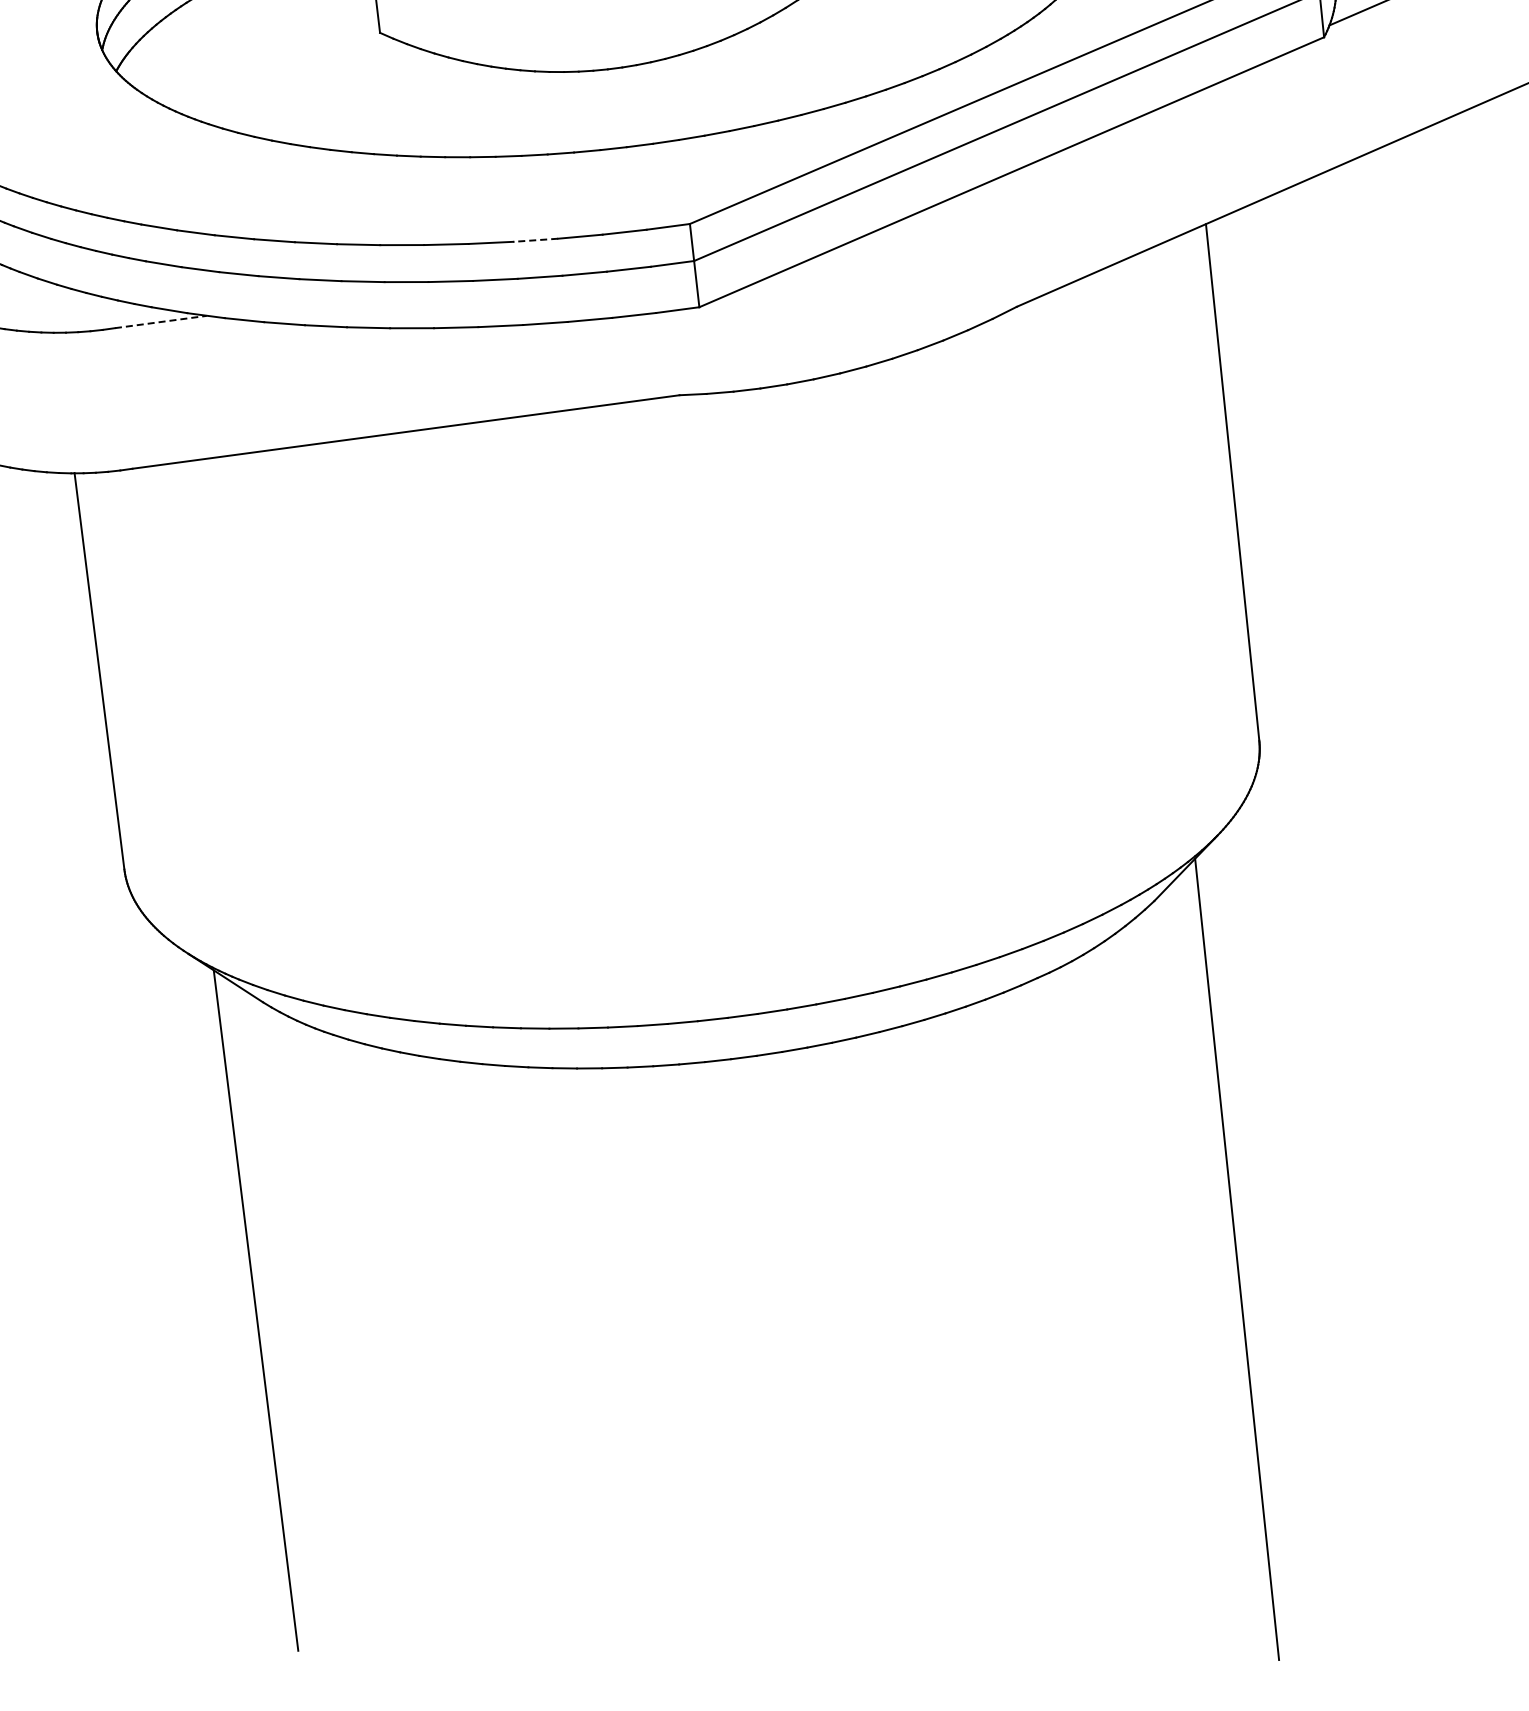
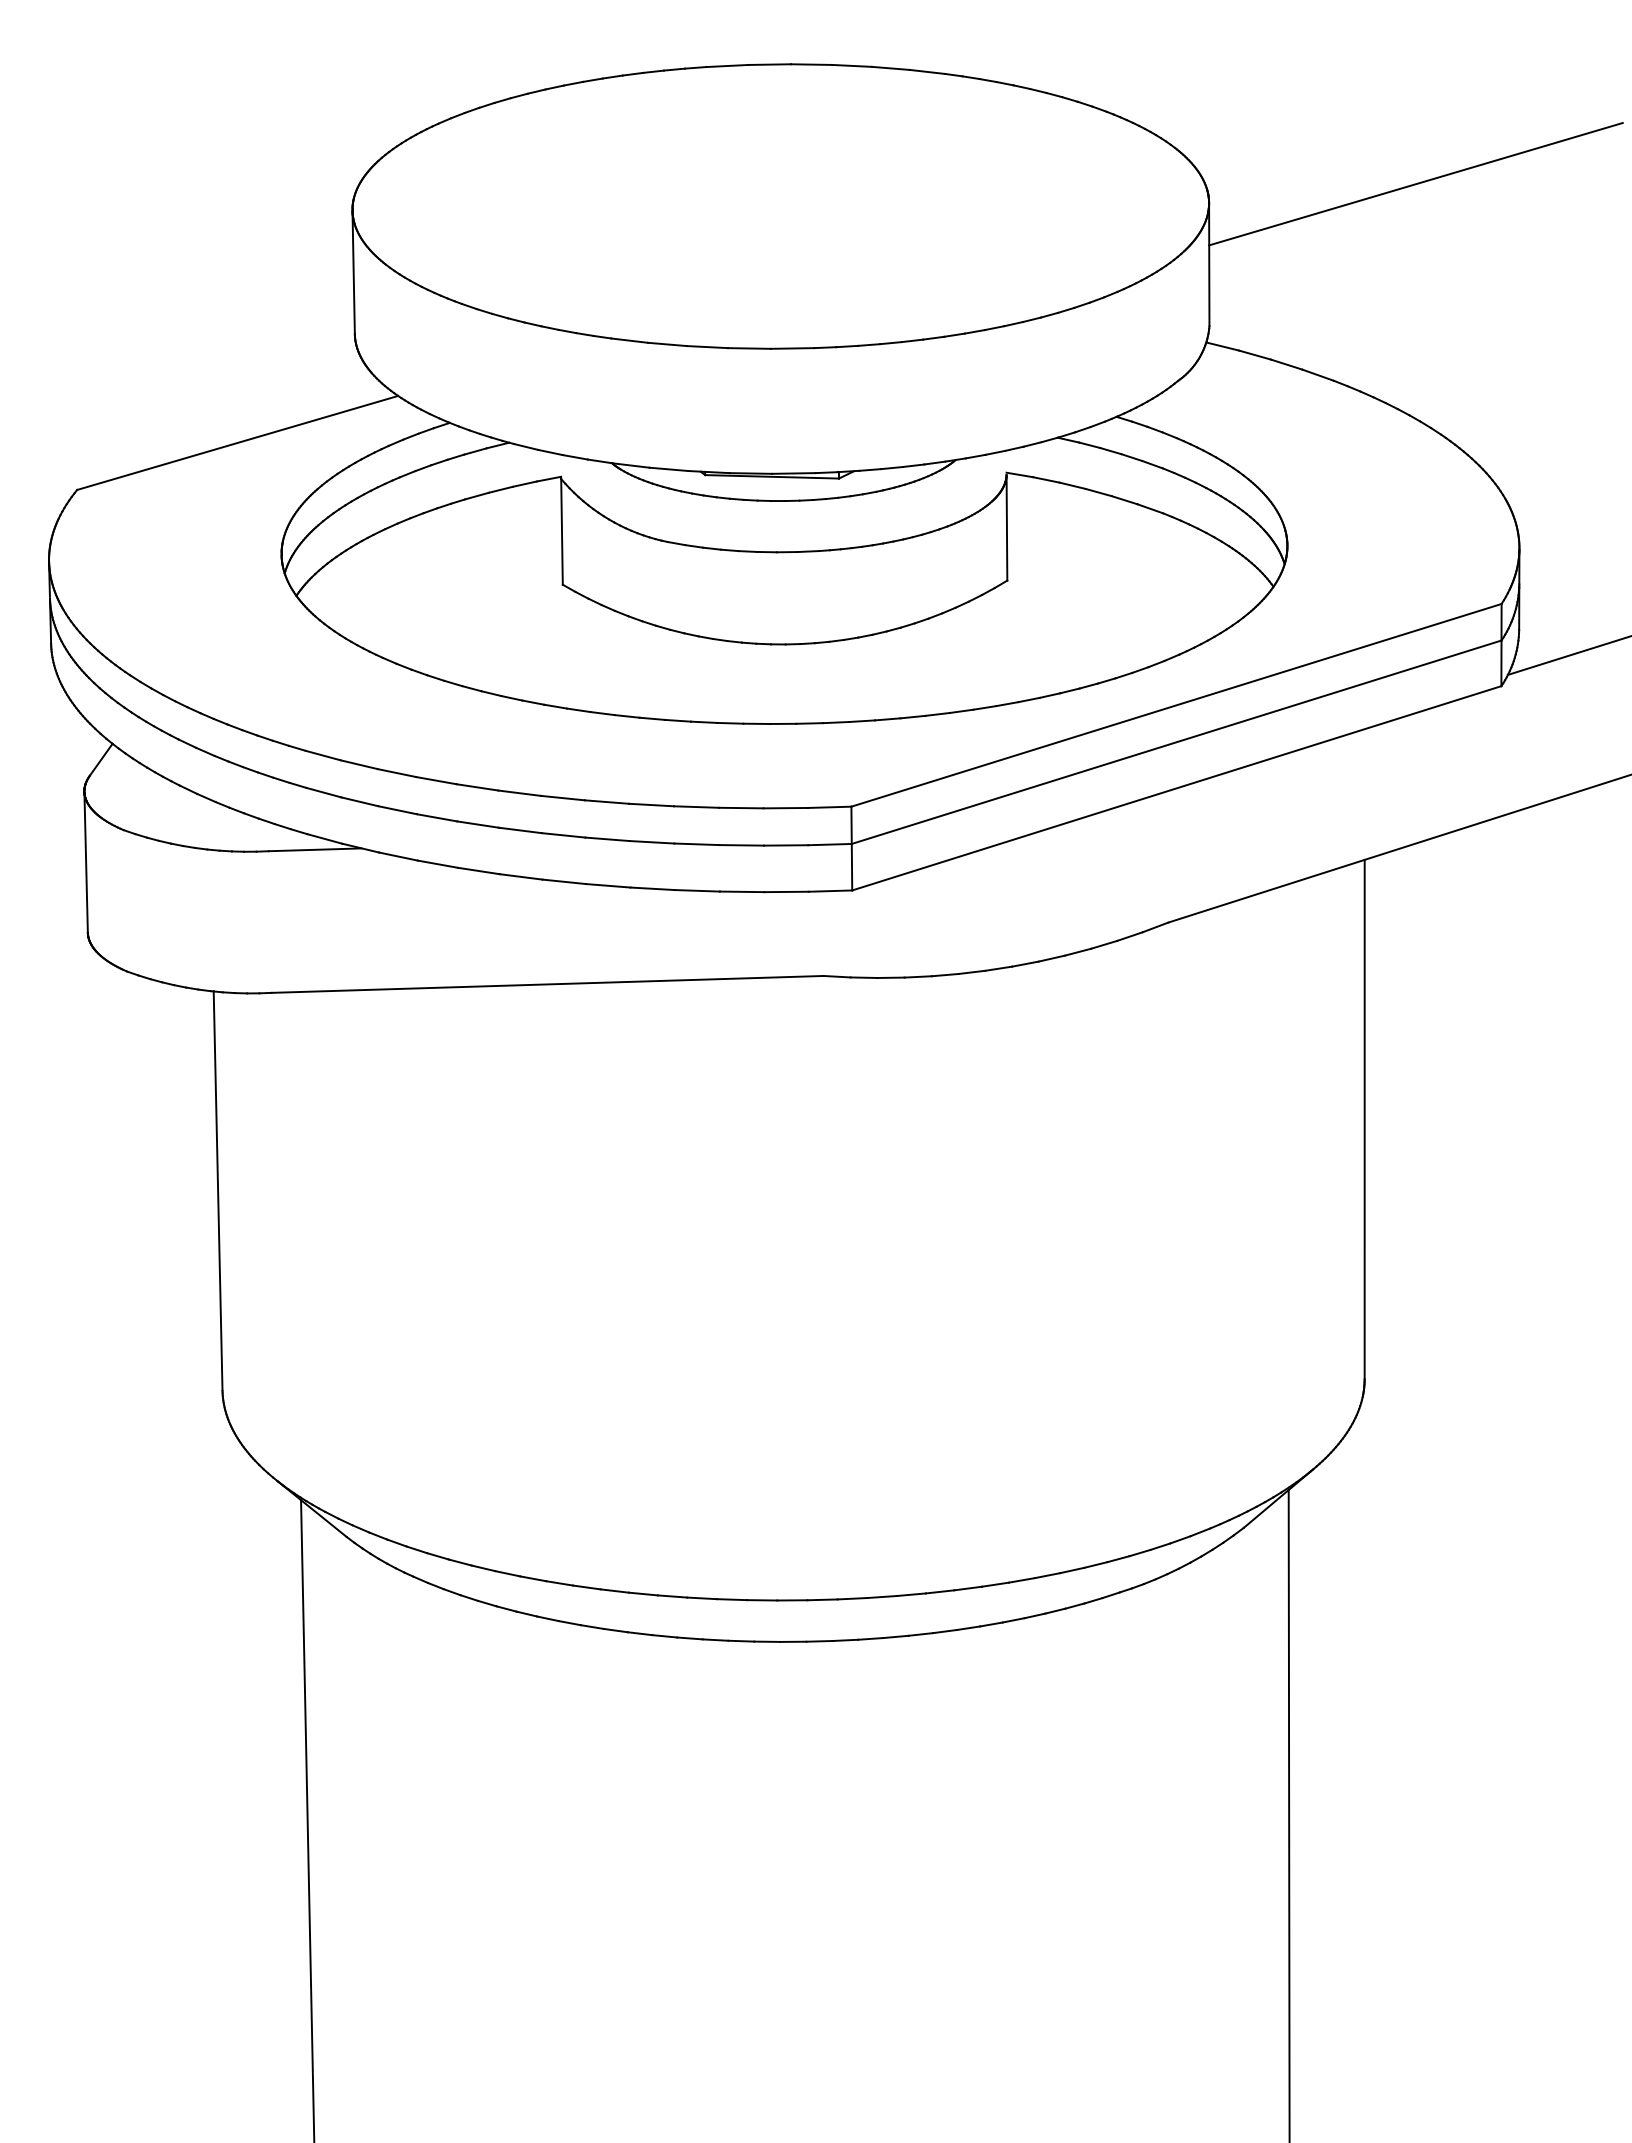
line: (534, 240) -> (695, 807), dashed -> solid
line: (161, 321) -> (315, 849), dashed -> solid

